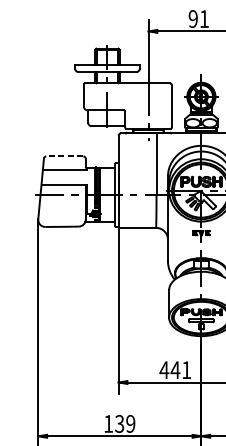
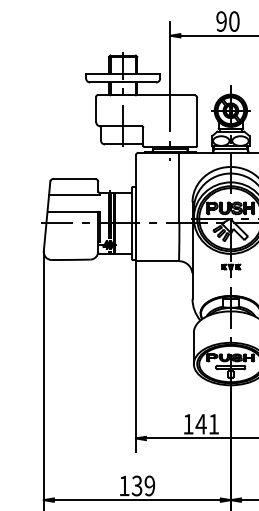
text: (204, 18) -> (234, 21), 91 -> 90
line: (64, 156) -> (73, 179), dashed -> solid
text: (164, 370) -> (188, 424), 441 -> 141

